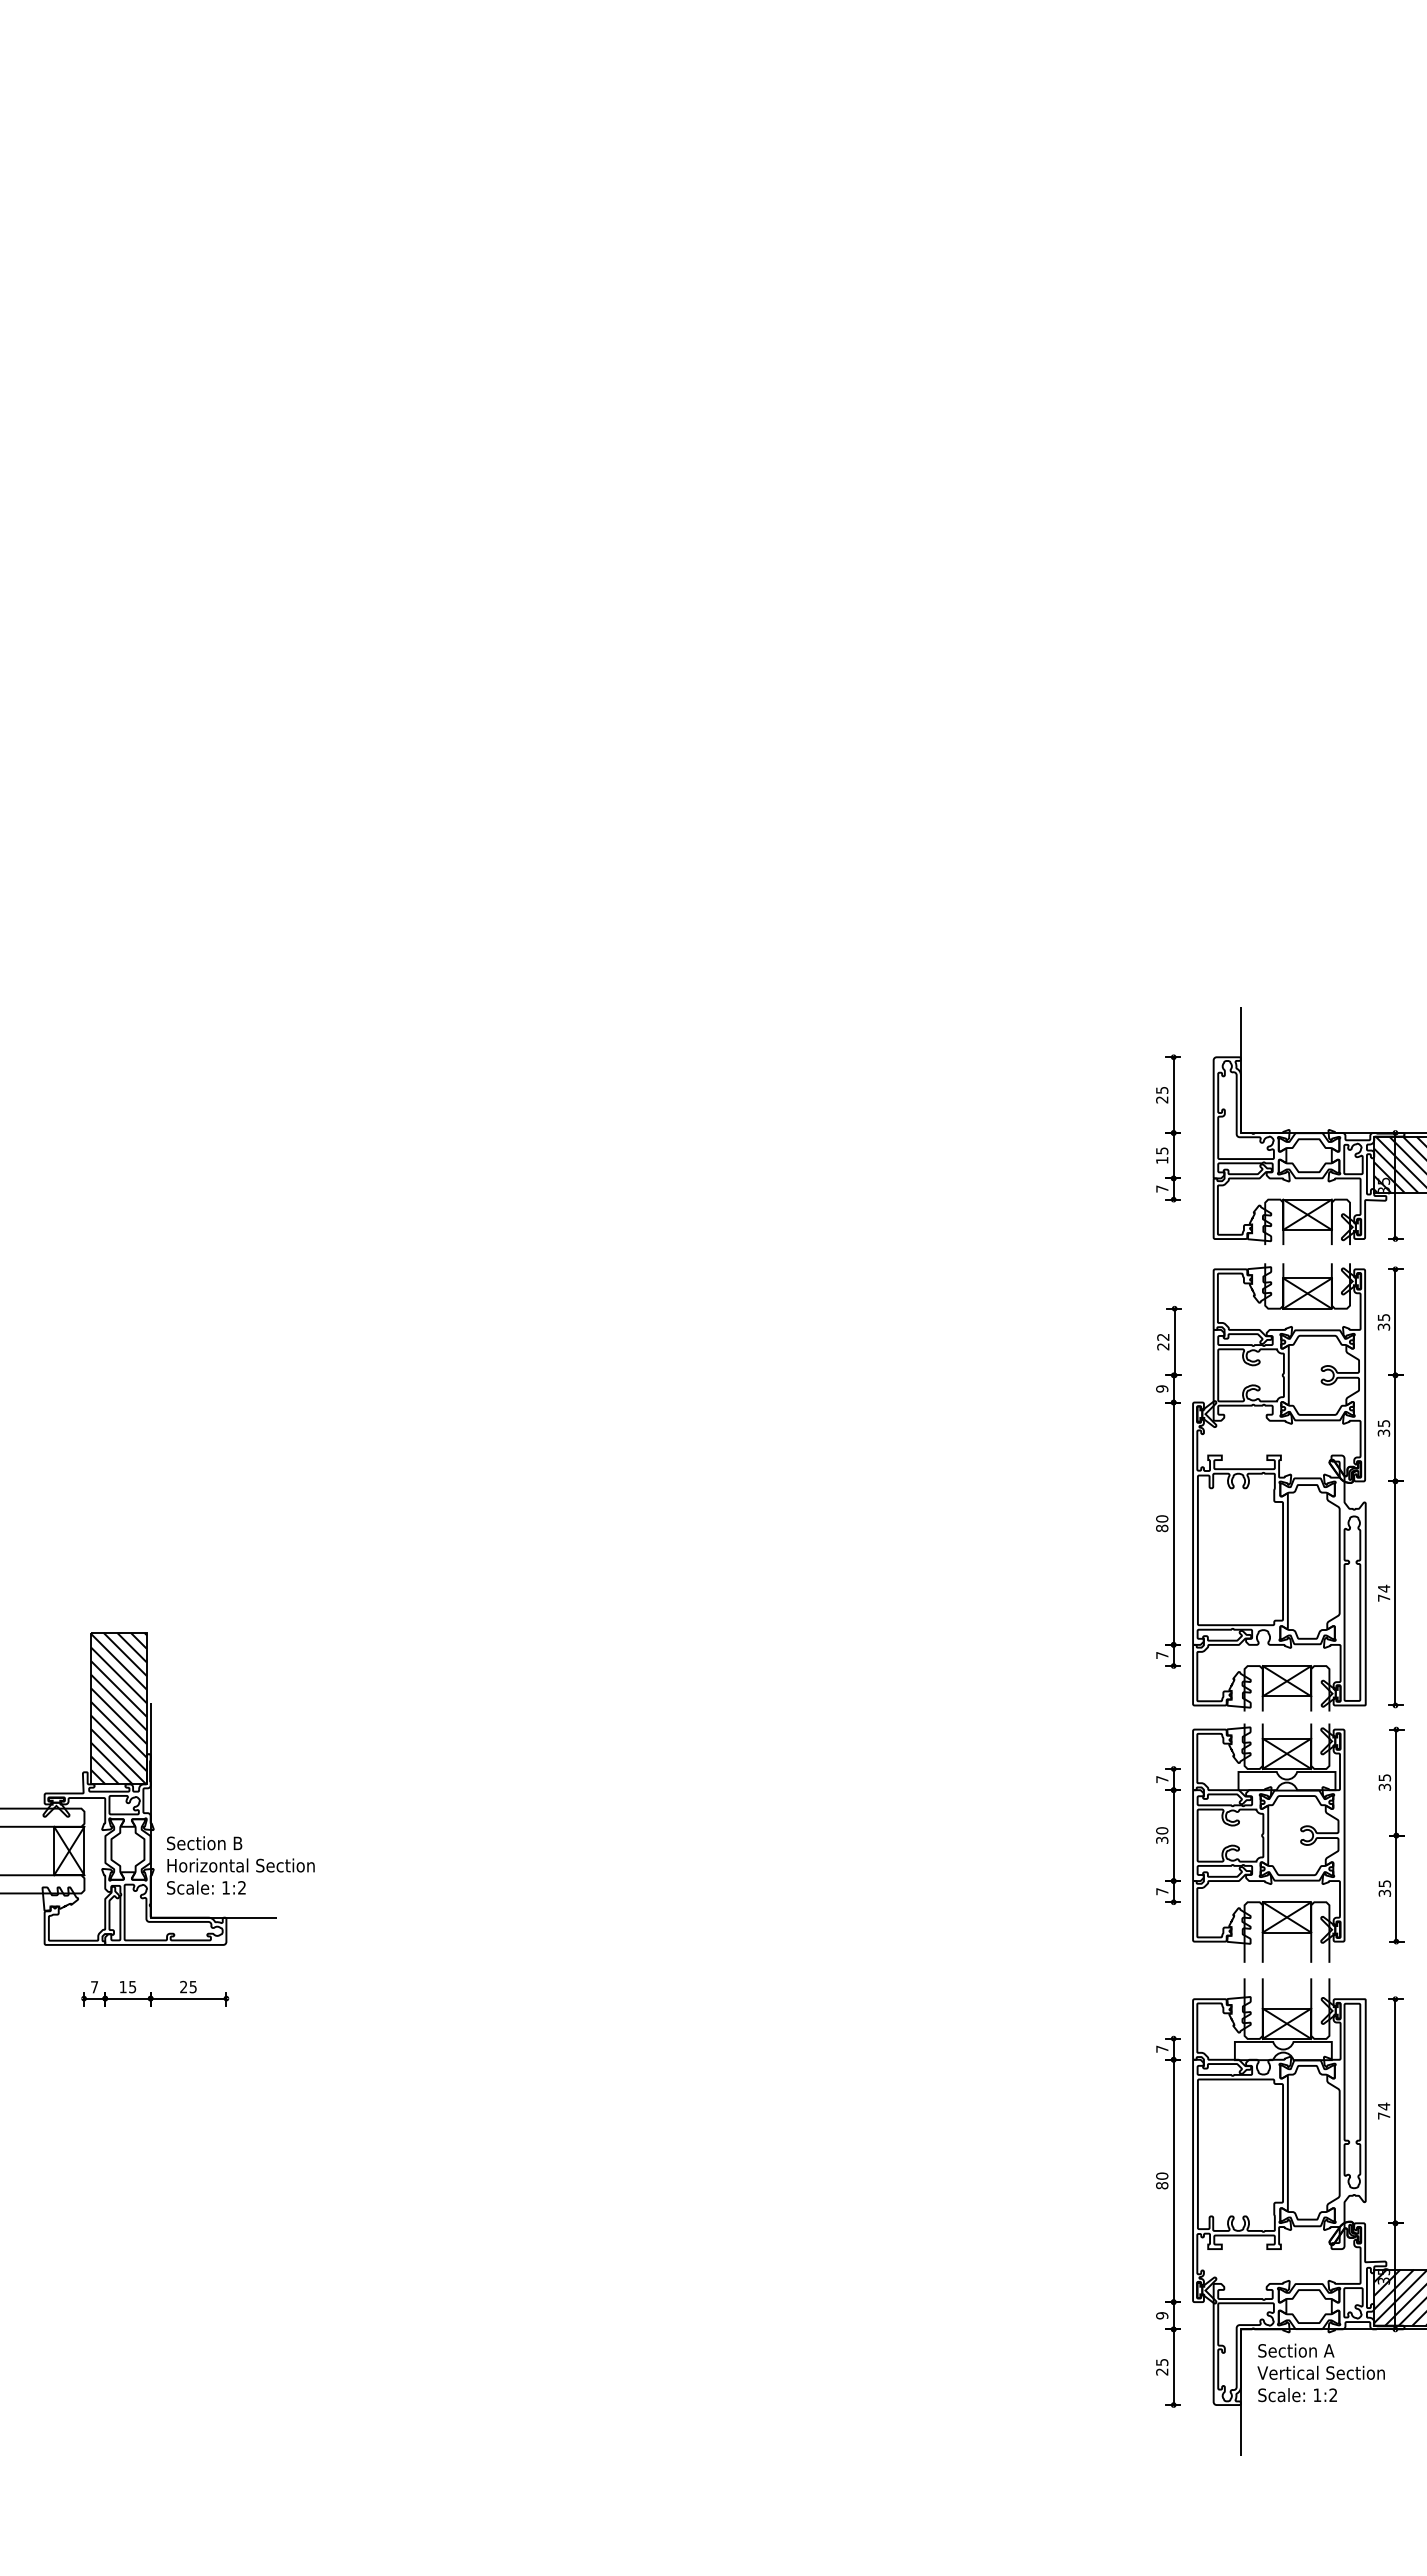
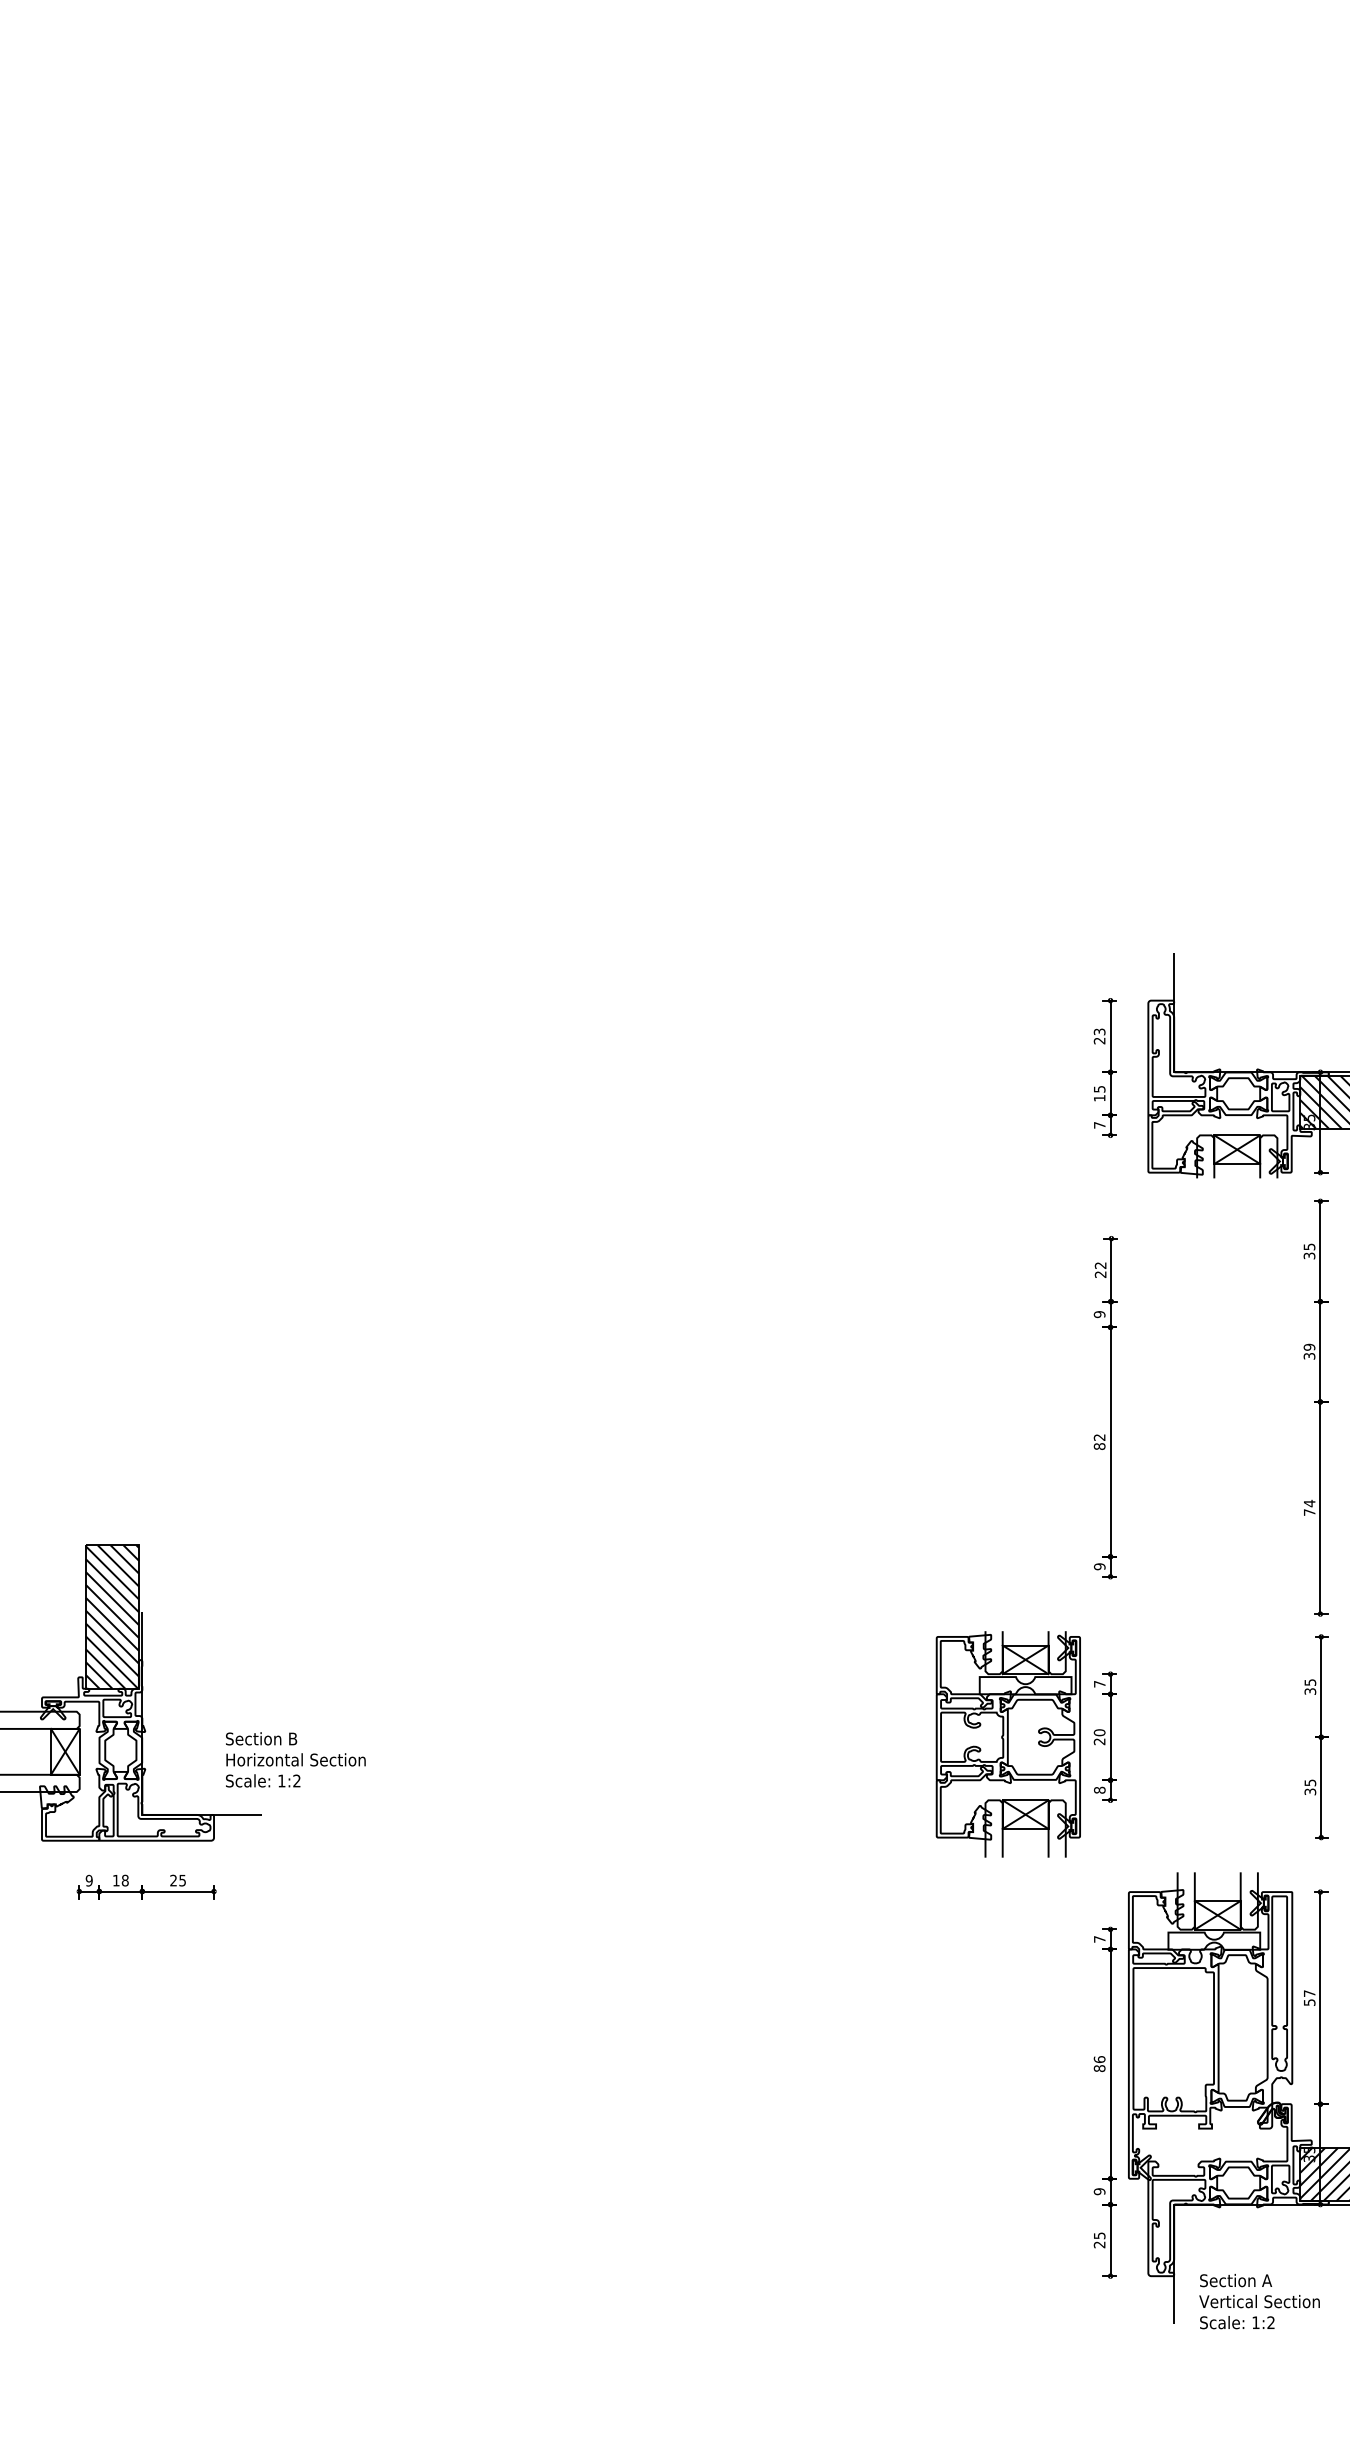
text: (1161, 1089) -> (1098, 1031), 25 -> 23
text: (1383, 1423) -> (1309, 1347), 35 -> 39
part: (1279, 1487) -> (1210, 1407), removed
text: (1162, 1518) -> (1099, 1437), 80 -> 82
text: (1162, 1655) -> (1099, 1566), 7 -> 9
text: (1162, 1839) -> (1099, 1740), 30 -> 20
part: (1268, 1842) -> (1008, 1743), moved
text: (240, 1865) -> (295, 1759), moved
text: (1162, 1891) -> (1099, 1790), 7 -> 8
text: (132, 1986) -> (125, 1880), 15 -> 18
text: (94, 1987) -> (89, 1881), 7 -> 9
text: (1384, 2110) -> (1310, 1997), 74 -> 57
text: (1162, 2175) -> (1099, 2058), 80 -> 86
text: (1320, 2372) -> (1258, 2301), moved

